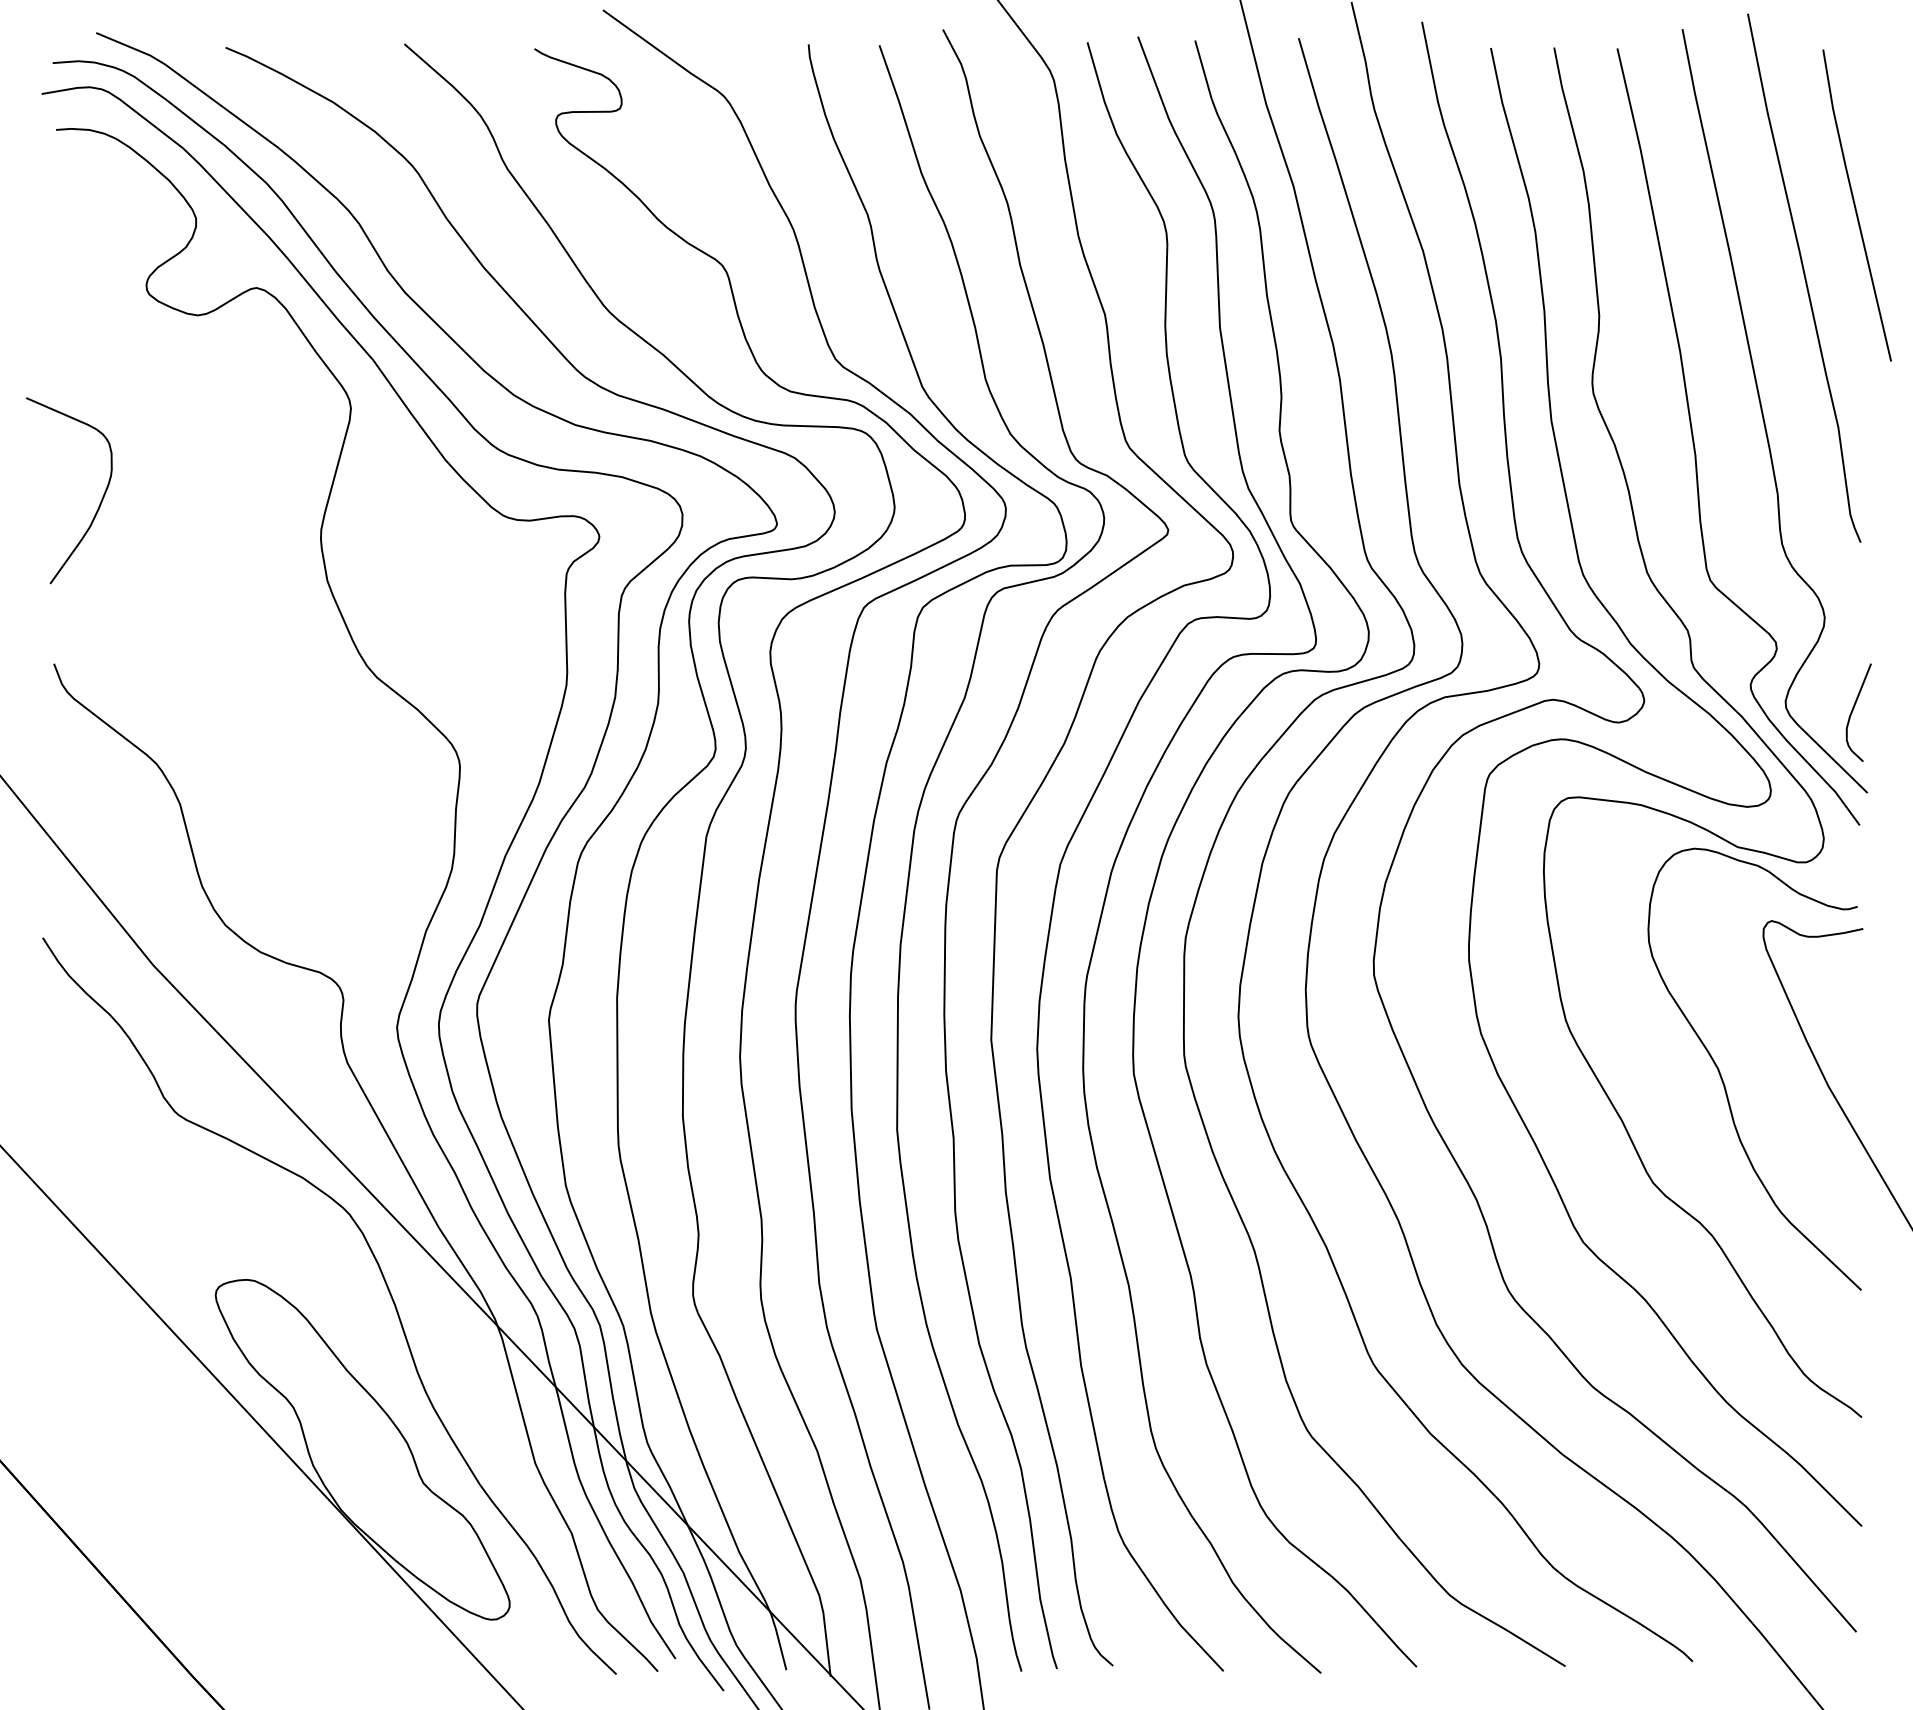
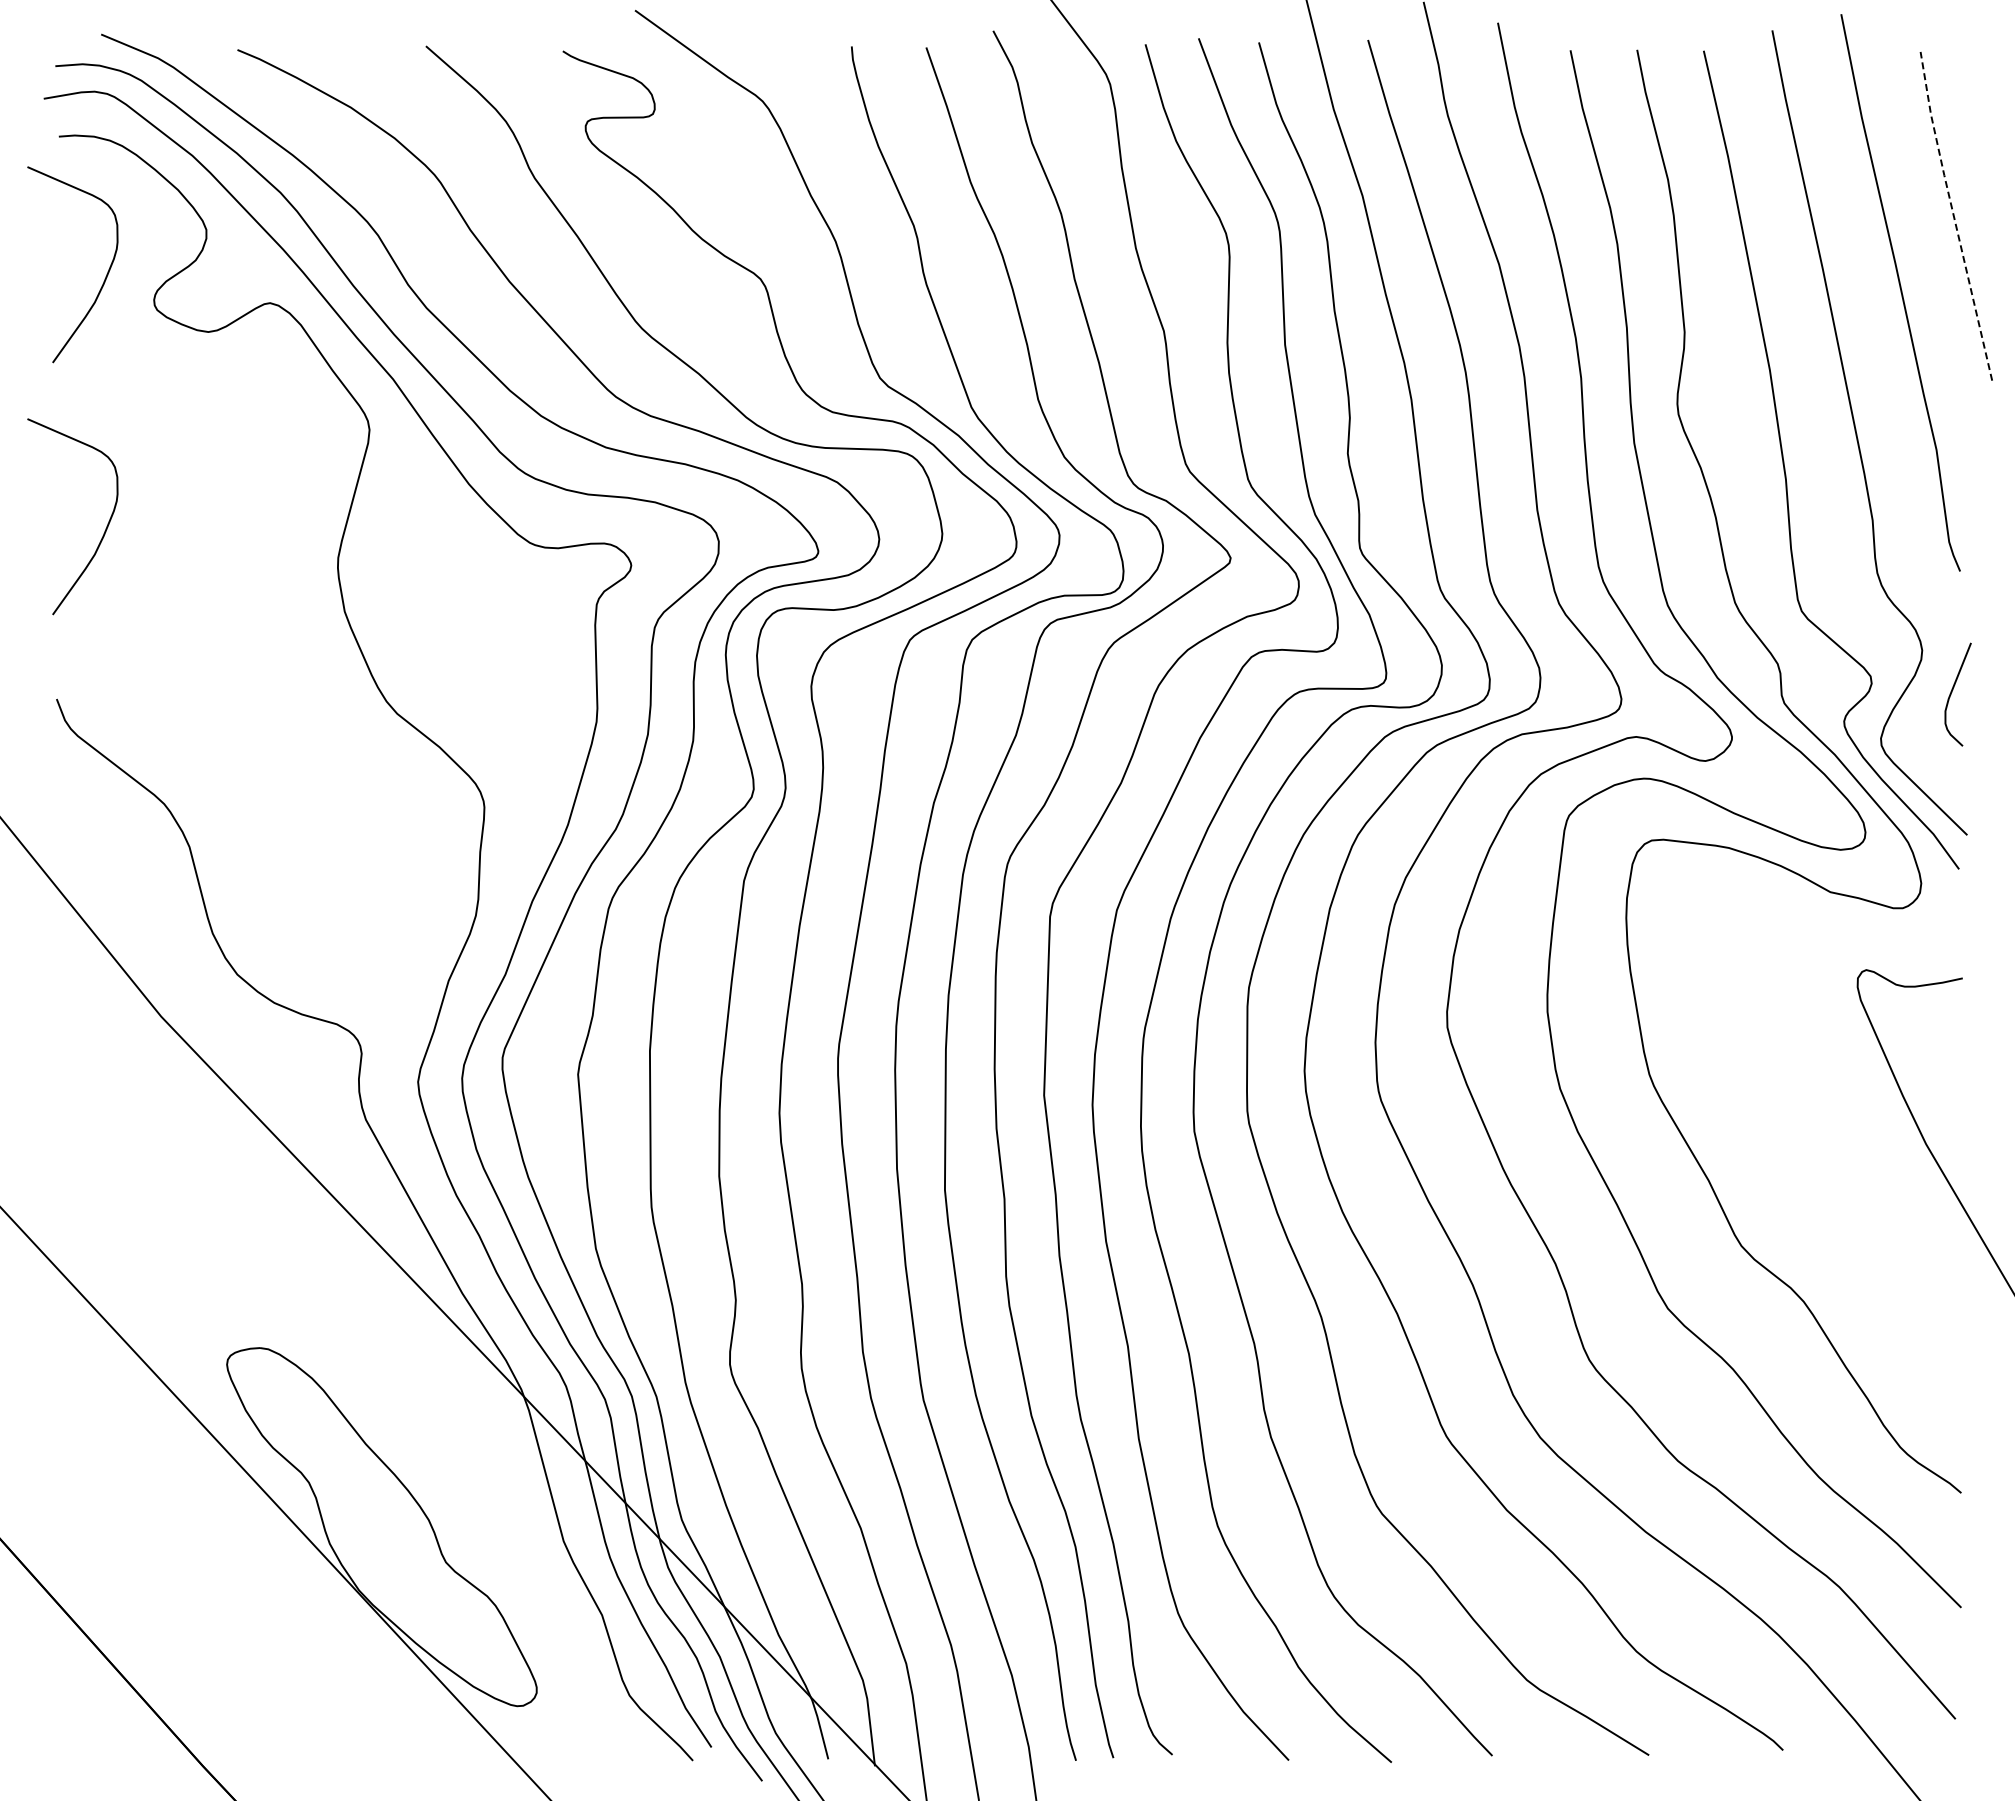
line: (1854, 204) -> (1953, 215), solid -> dashed
curve: (100, 262) -> (105, 276), added
curve: (1853, 710) -> (1952, 692), moved
curve: (1723, 1079) -> (1815, 1137), removed
curve: (385, 1284) -> (405, 1352), removed

